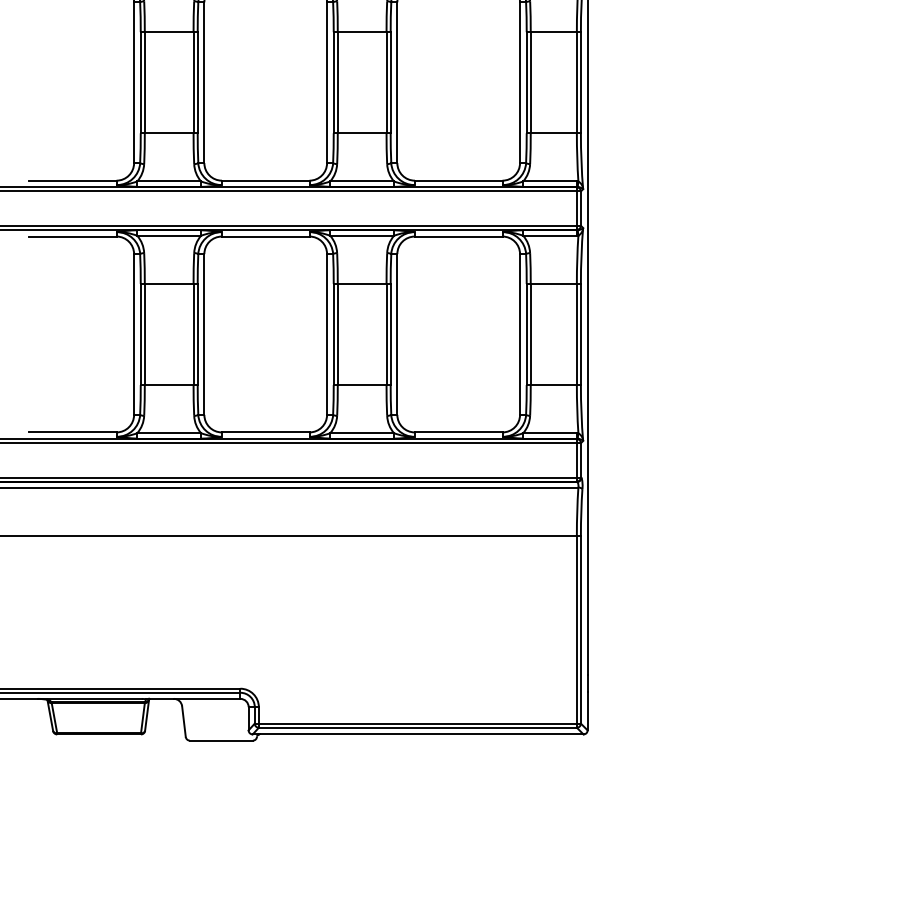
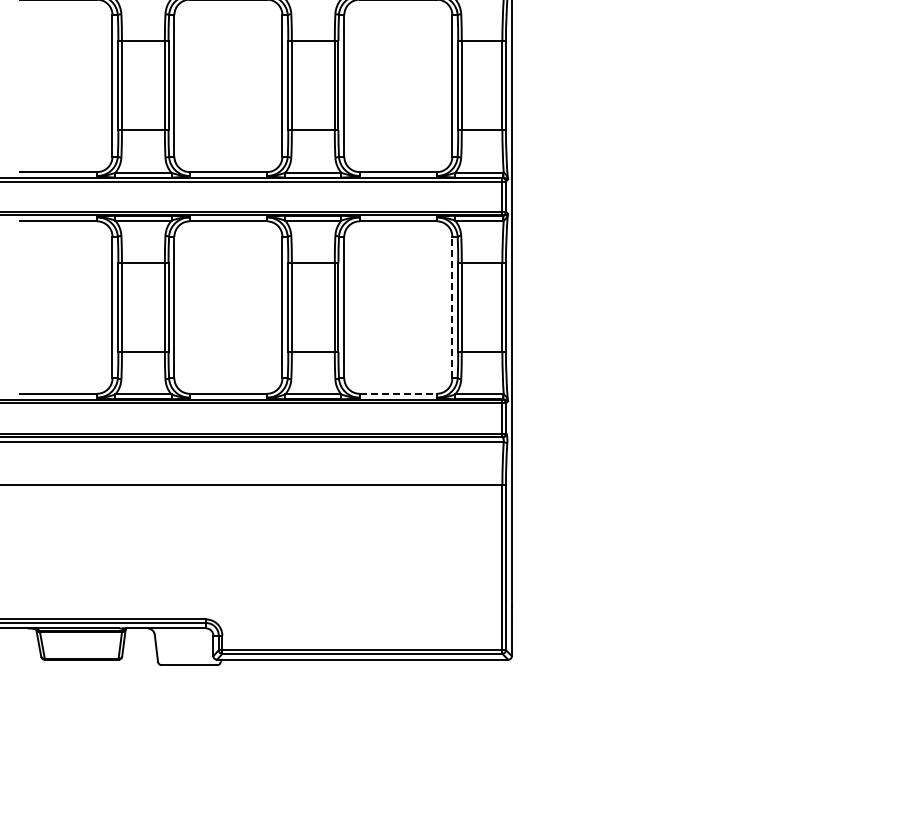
line: (520, 334) -> (452, 307), solid -> dashed
line: (458, 432) -> (398, 393), solid -> dashed

